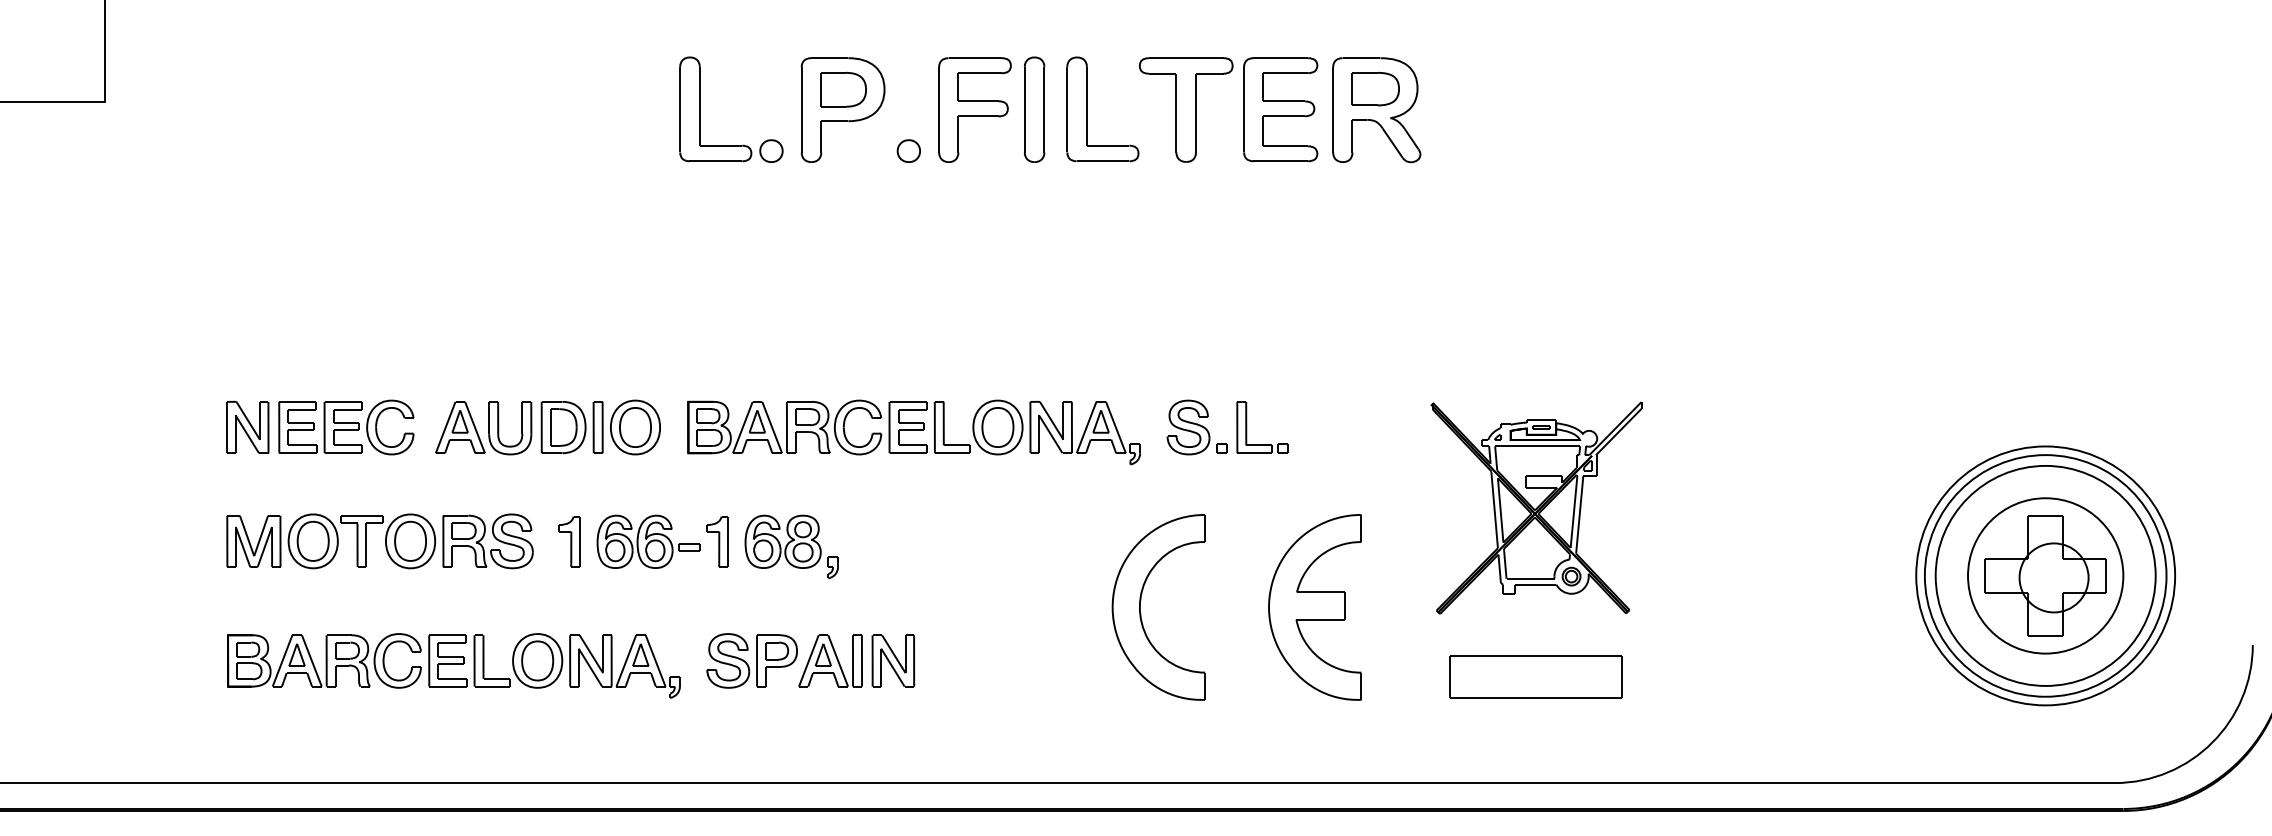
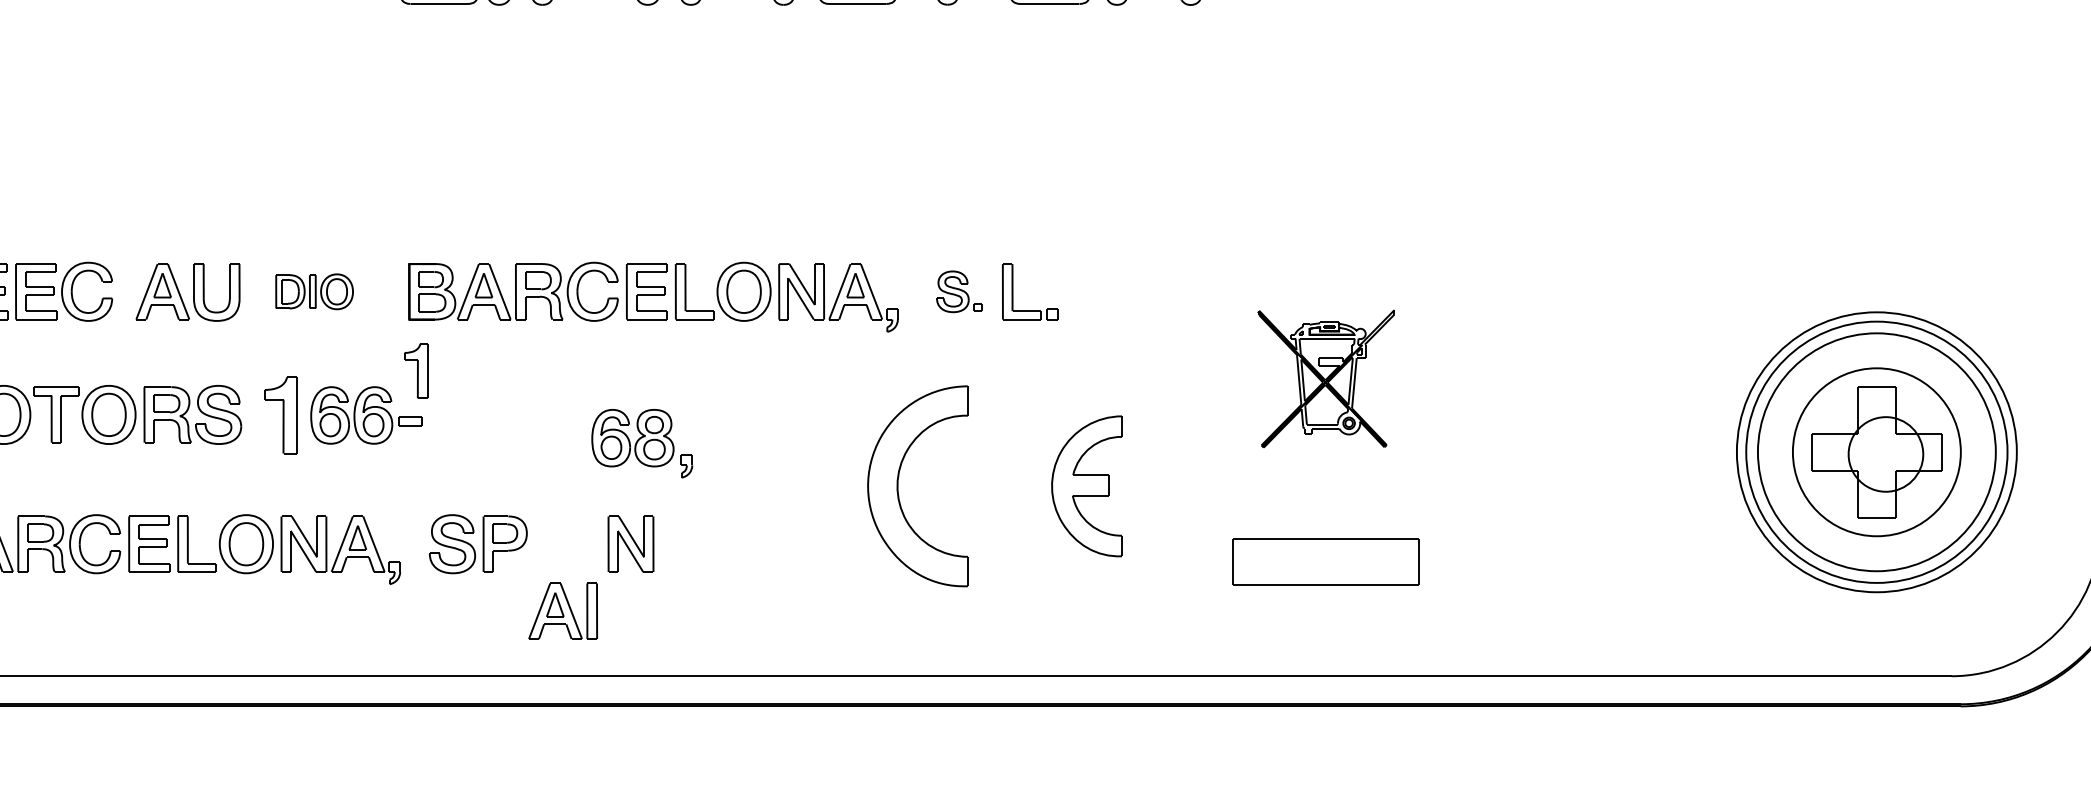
part: (600, 427) -> (314, 291), size x0.6
part: (1196, 427) -> (958, 291), size x0.7
part: (1536, 507) -> (1326, 378), size x0.6
part: (569, 541) -> (280, 415), size x1.4
part: (717, 541) -> (415, 370), moved
part: (791, 546) -> (641, 443), moved
part: (1314, 607) -> (1086, 486), size x0.7
part: (830, 660) -> (563, 610), moved

